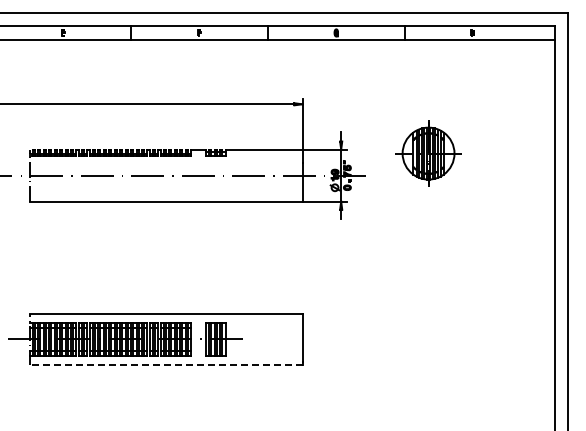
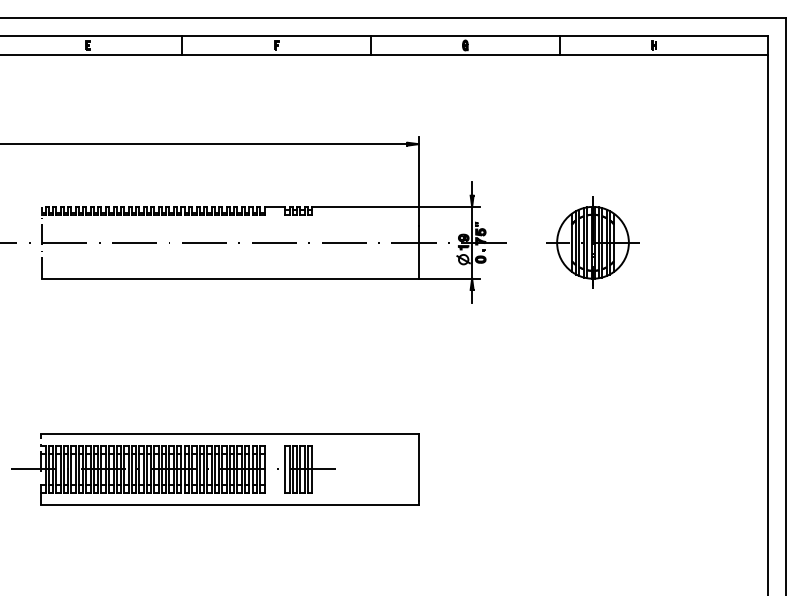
part: (428, 153) -> (592, 242), moved
line: (165, 365) -> (229, 505), dashed -> solid

